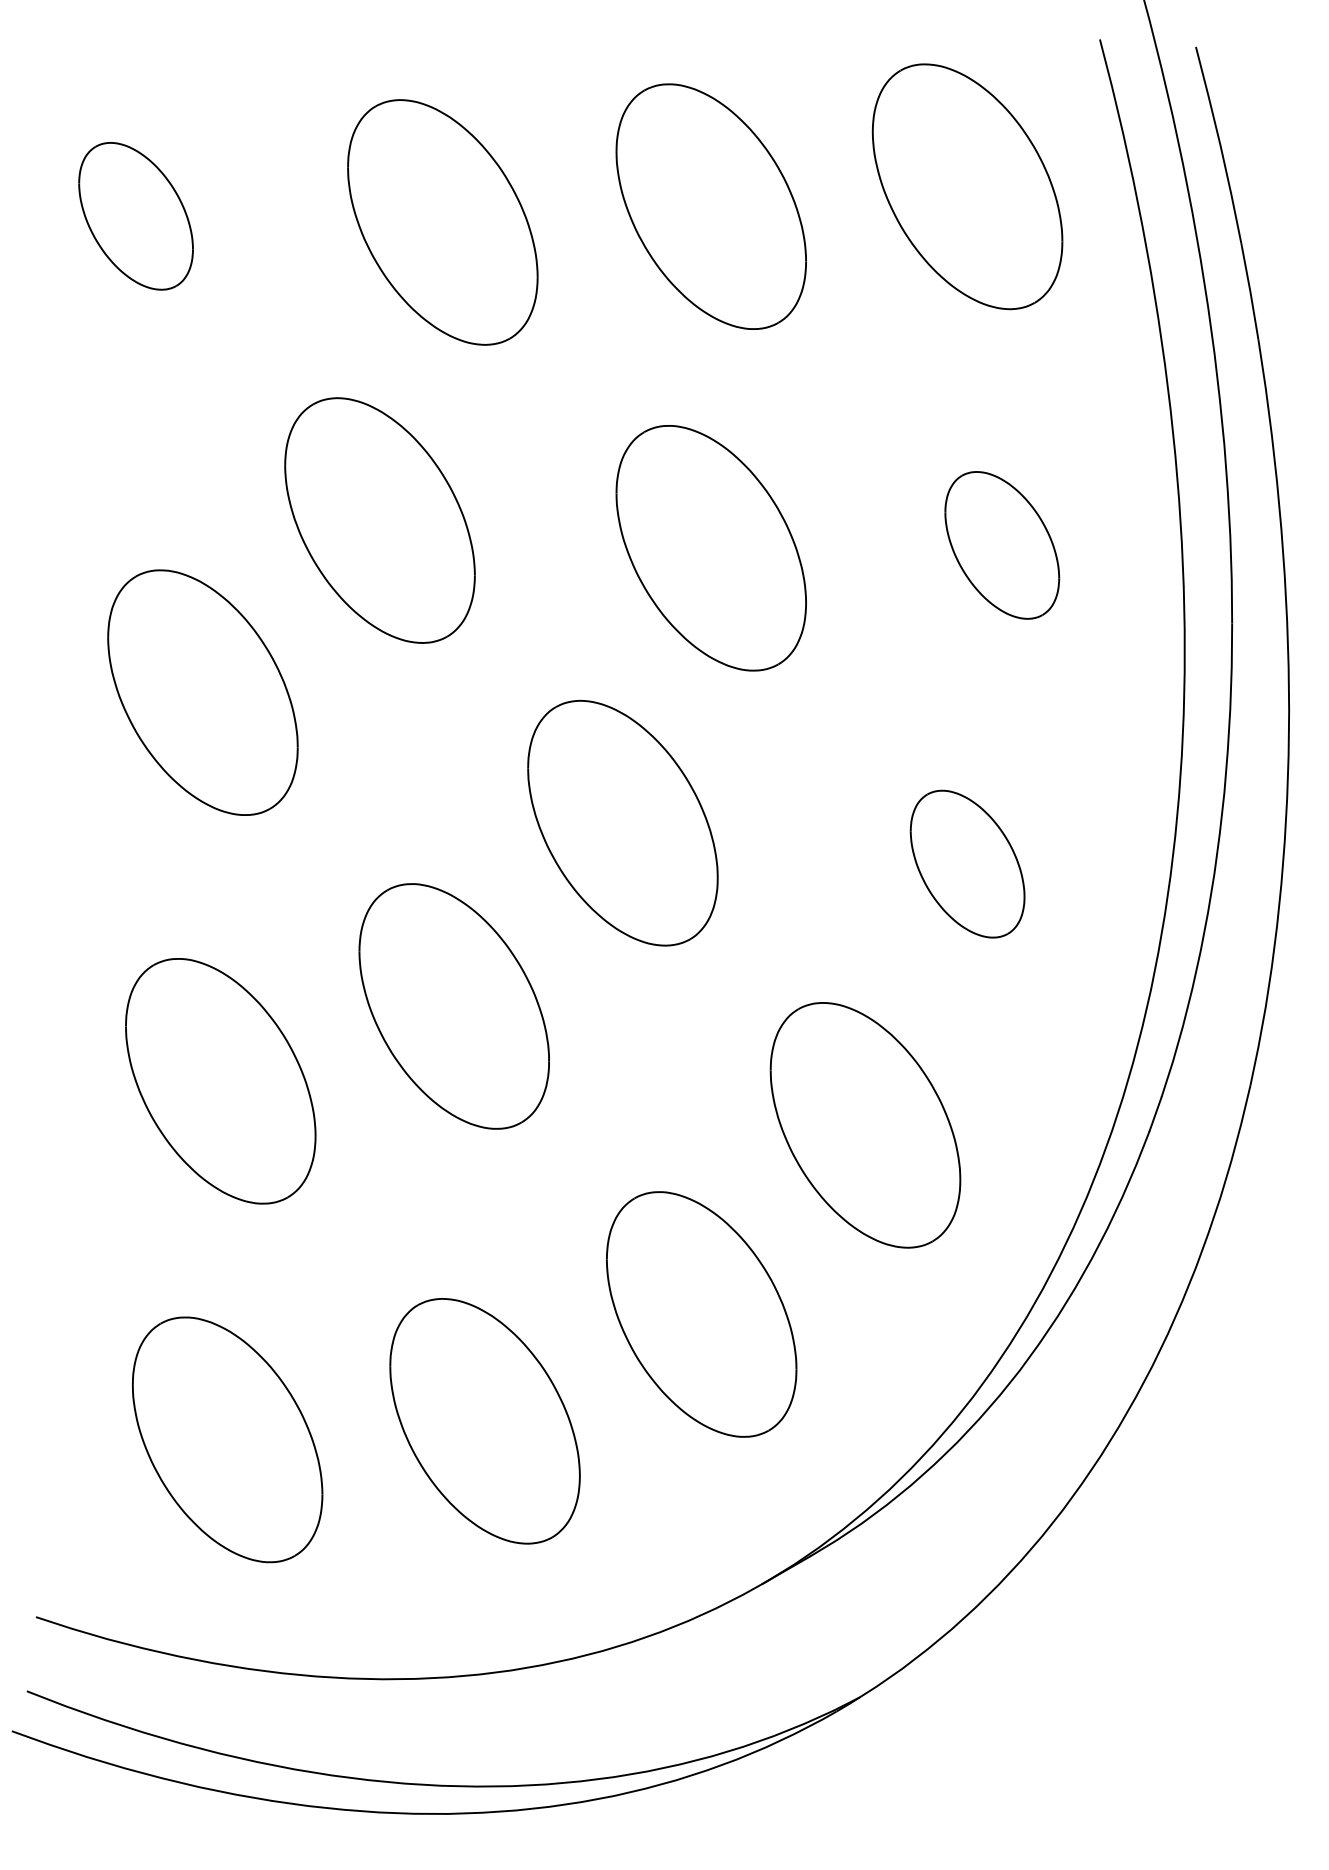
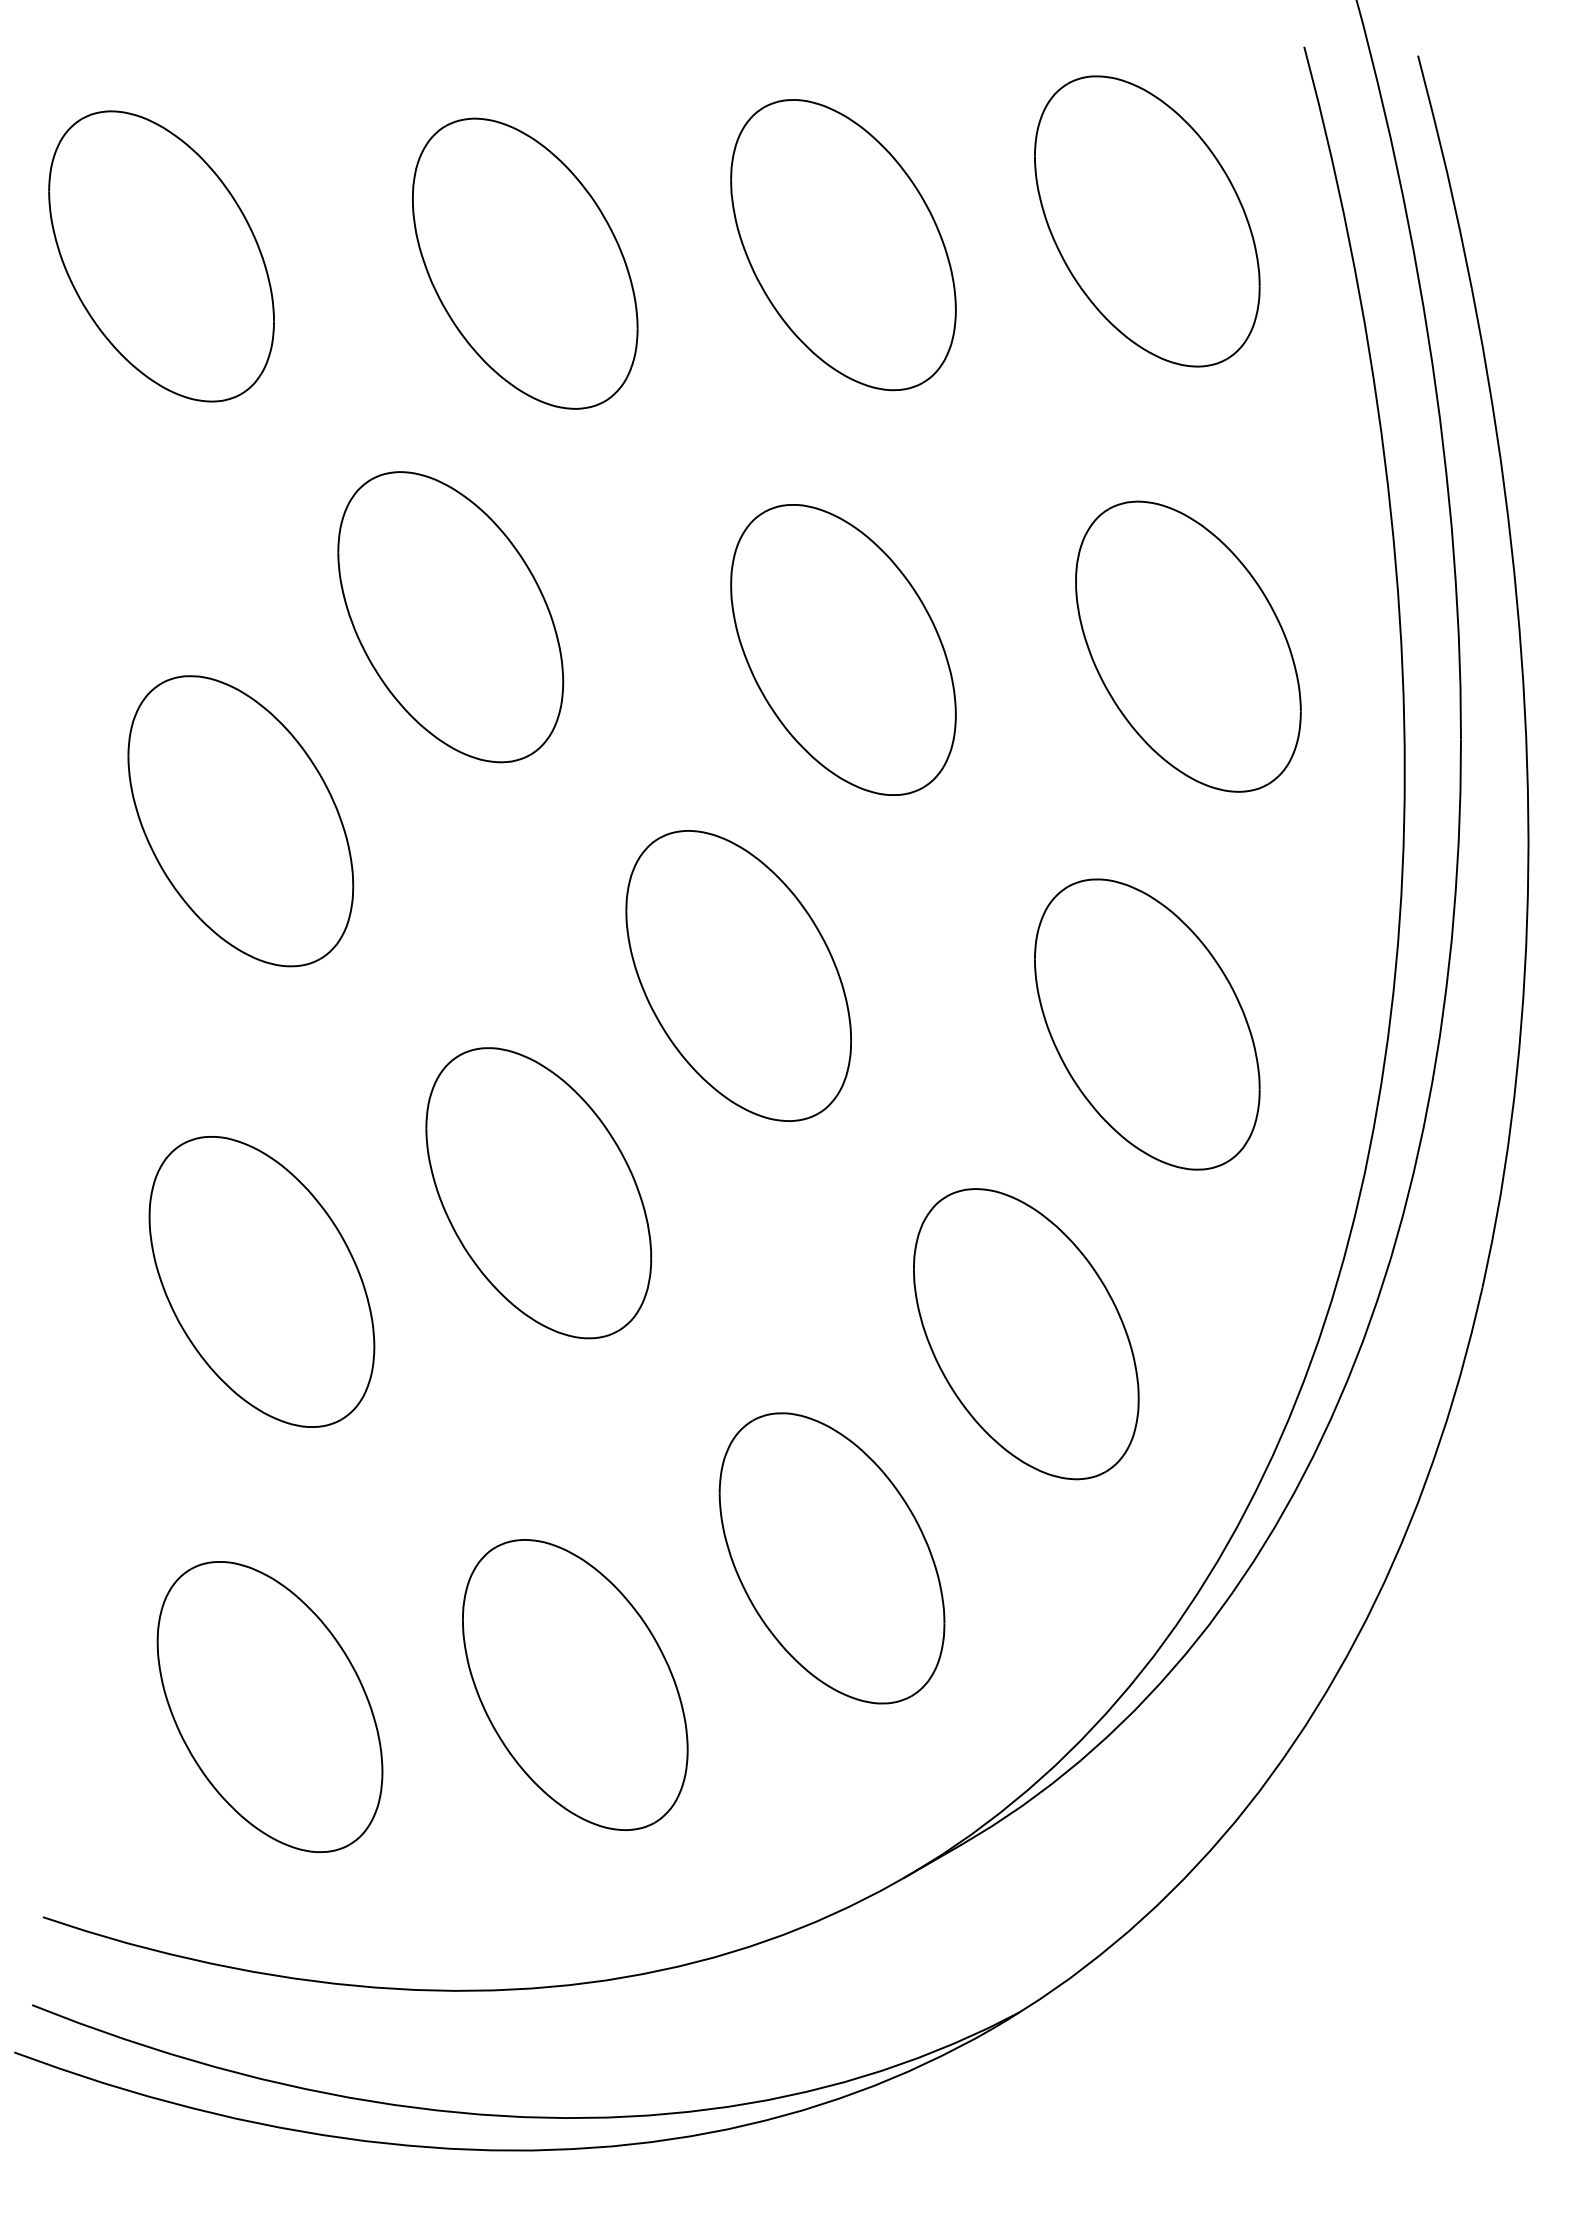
part: (136, 216) -> (161, 256), size x1.67
part: (1002, 545) -> (1188, 646), size x1.67
part: (967, 864) -> (1147, 1024), size x1.67

